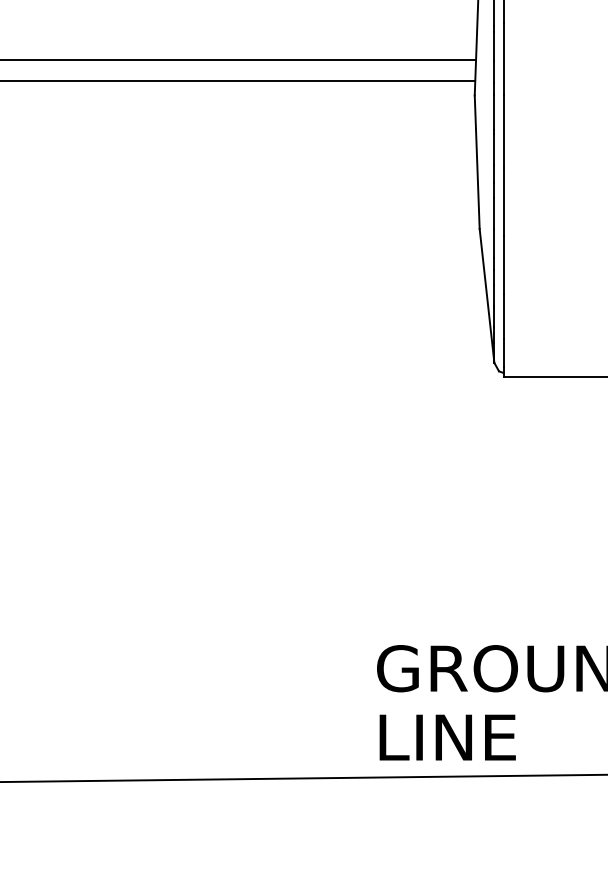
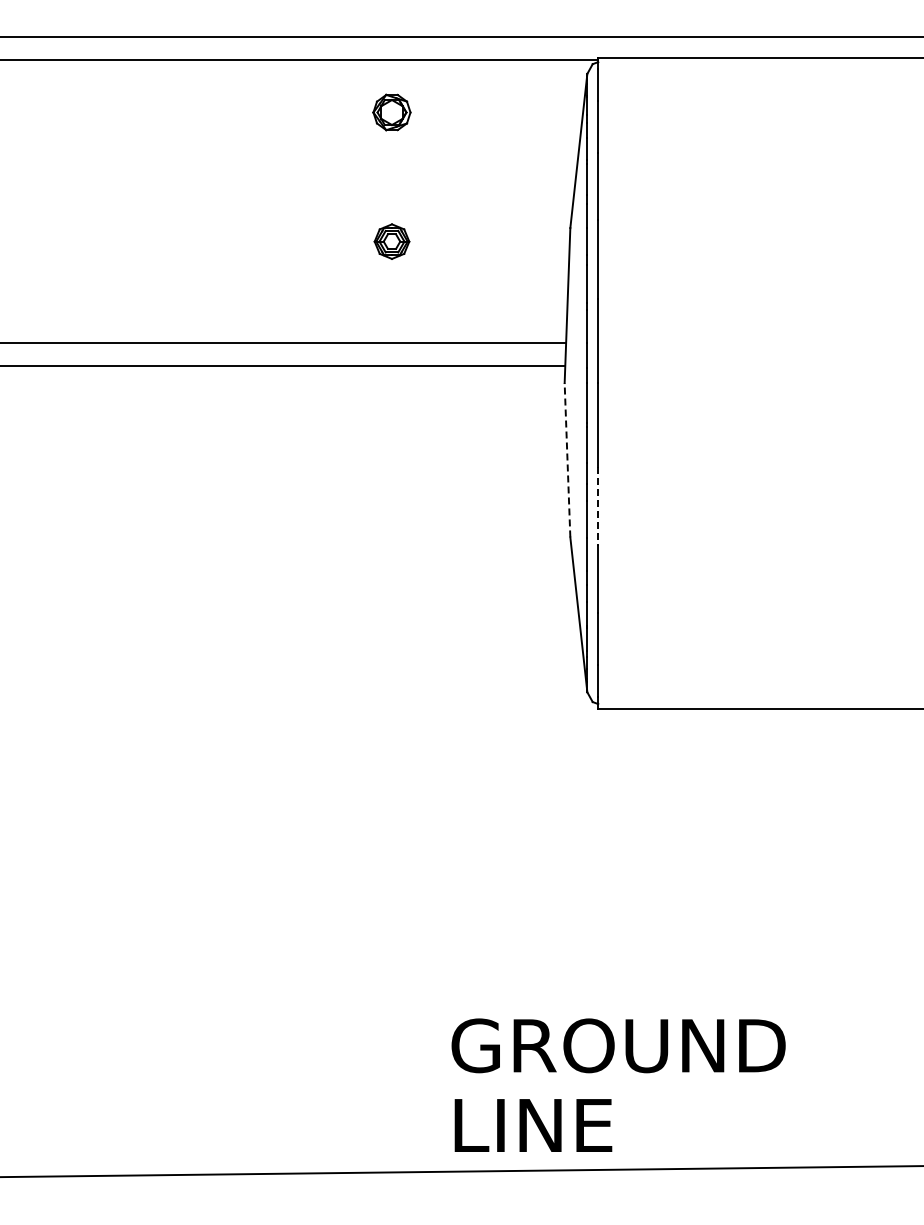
line: (477, 161) -> (567, 459), solid -> dashed
line: (504, 203) -> (598, 507), solid -> dashed

